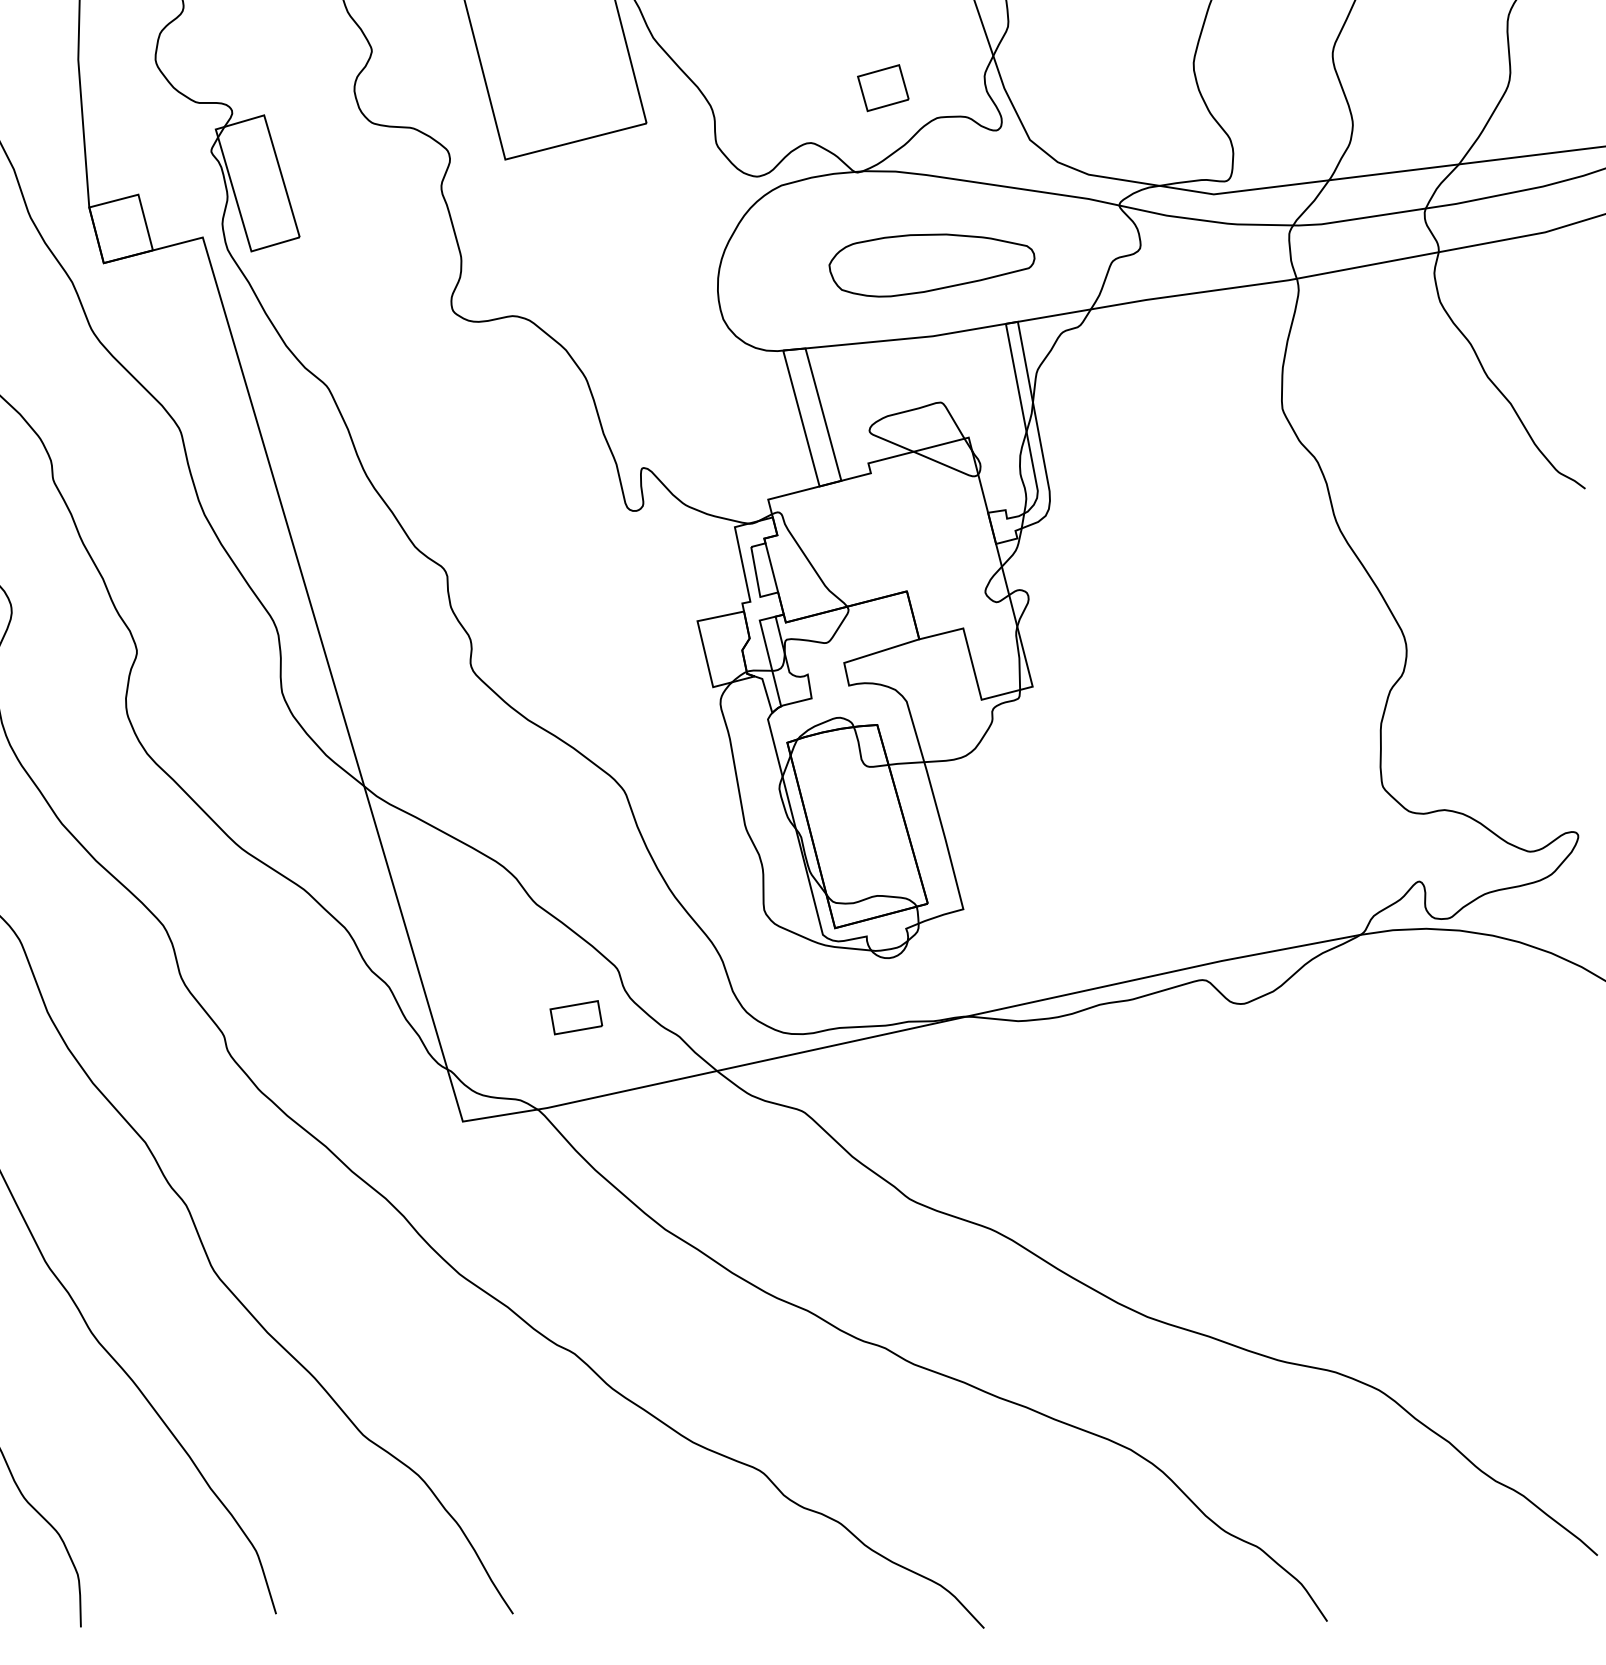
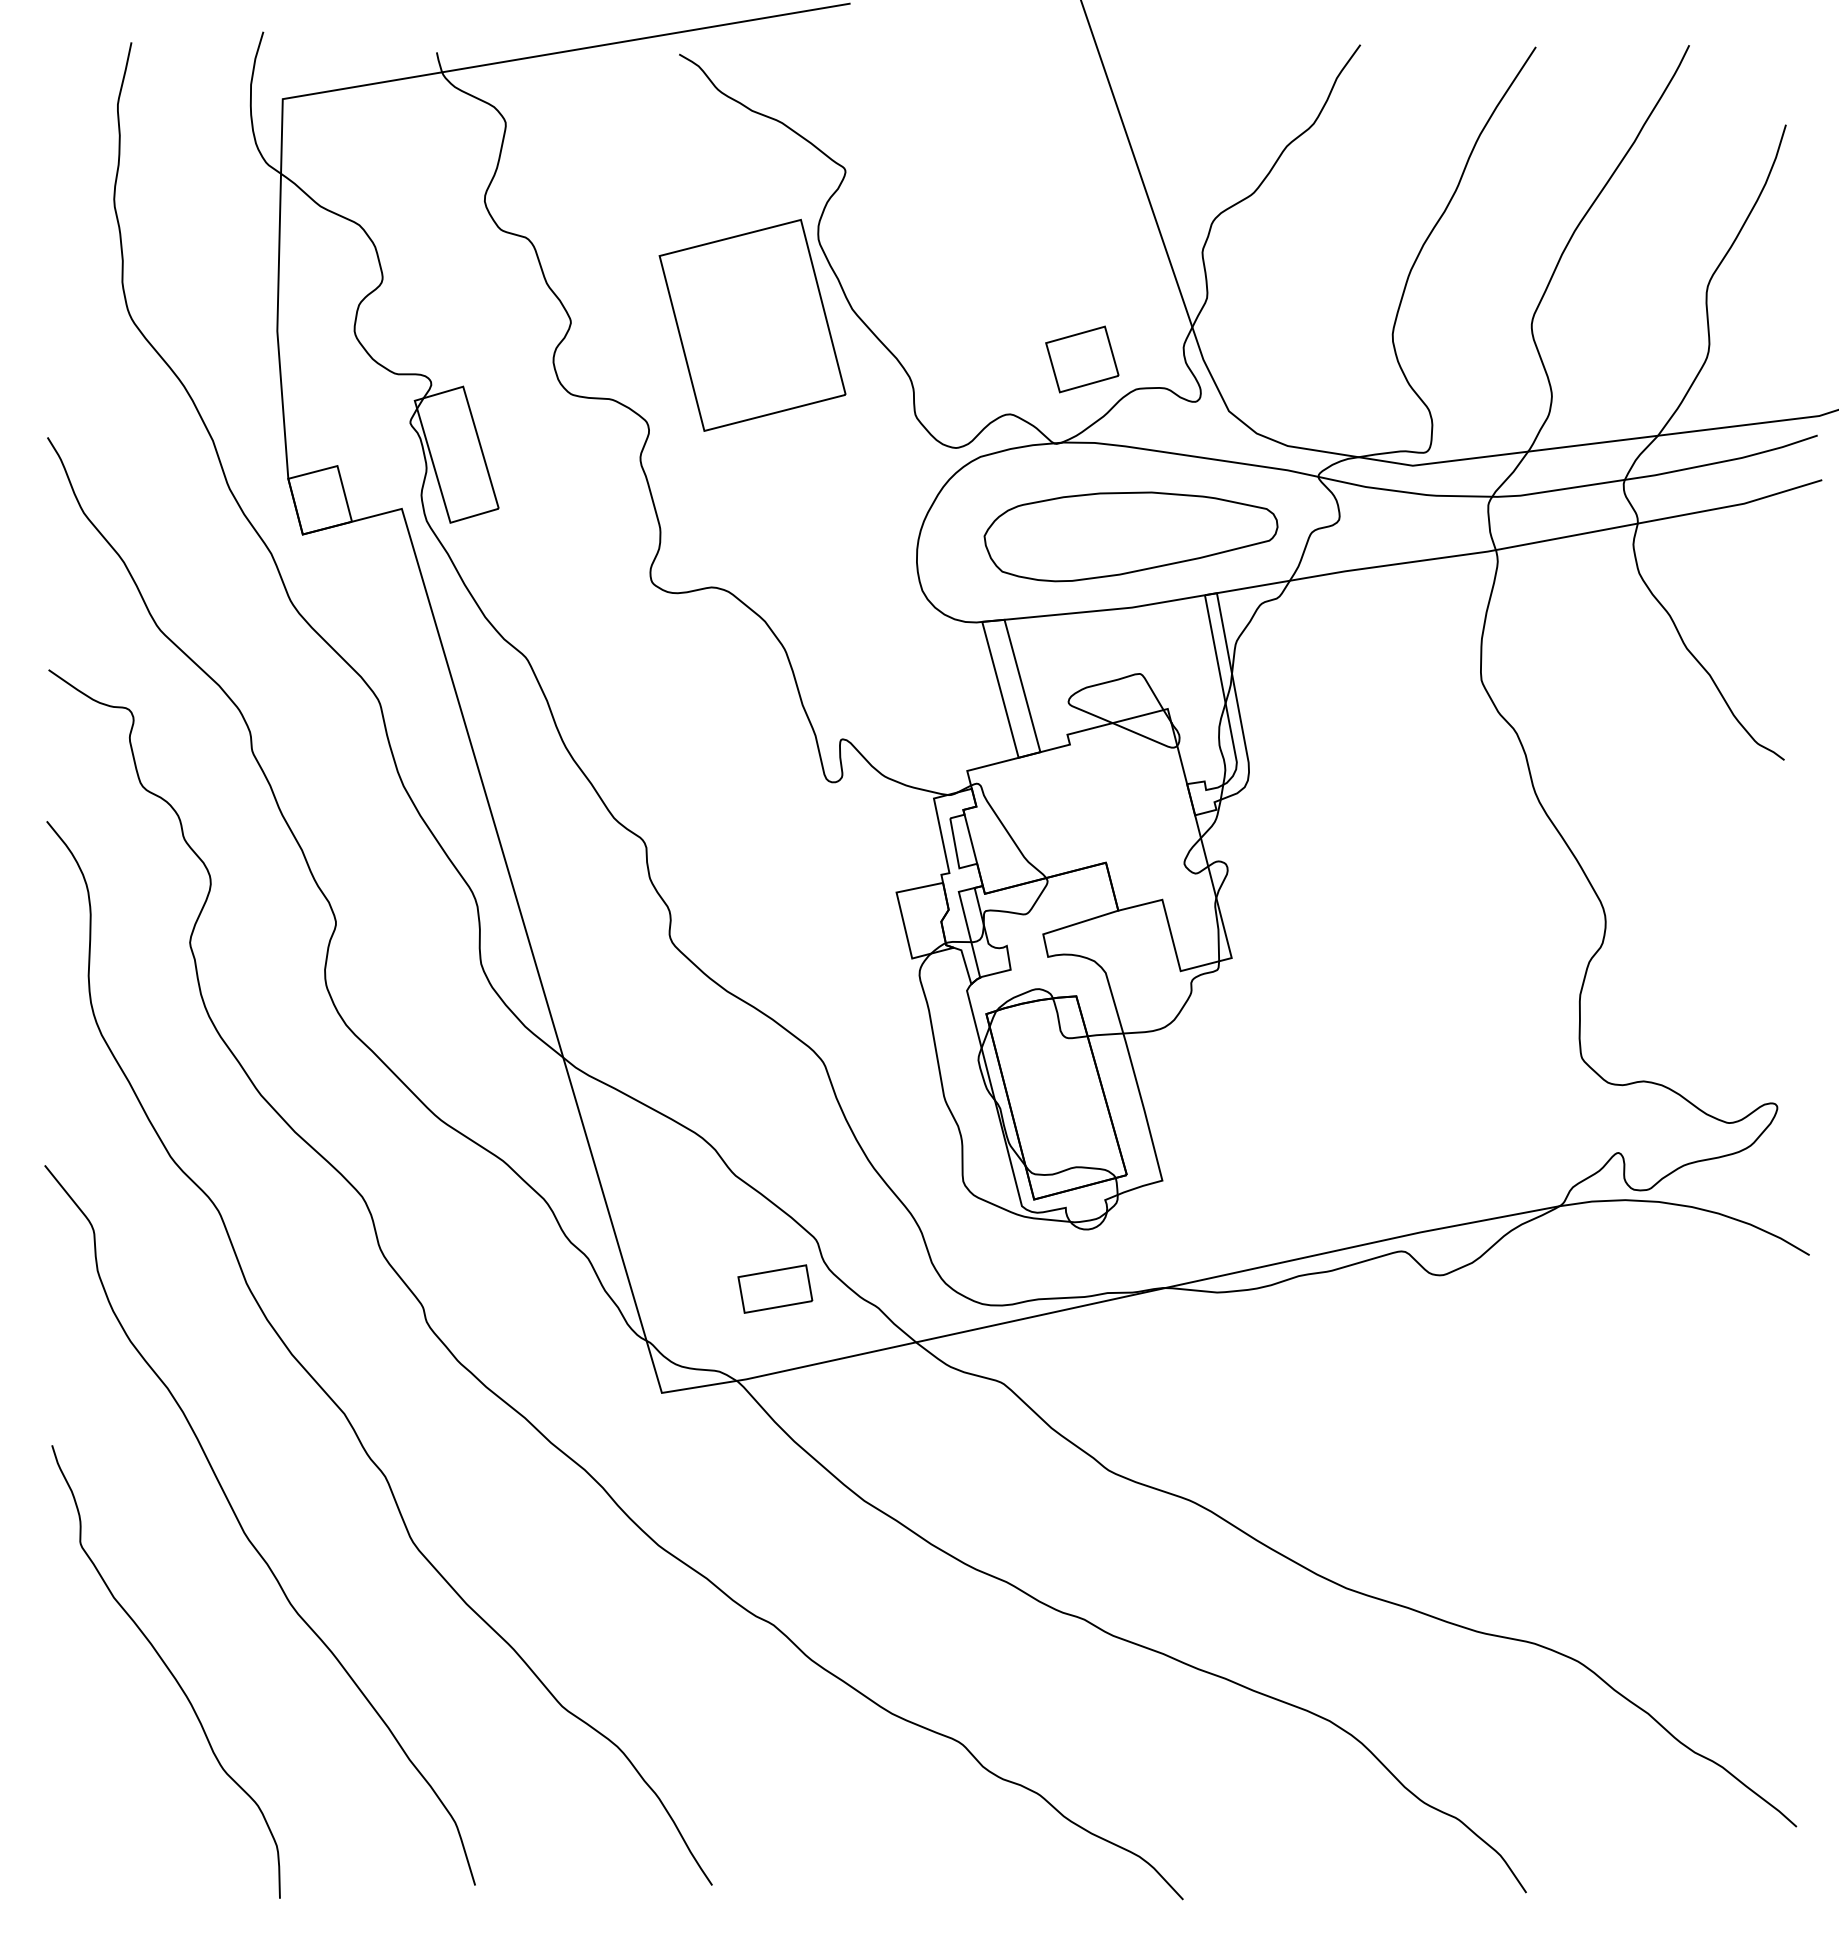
part: (883, 88) -> (1082, 359), size x1.43
part: (931, 265) -> (1130, 536), size x1.43
part: (576, 1017) -> (775, 1288), size x1.43

